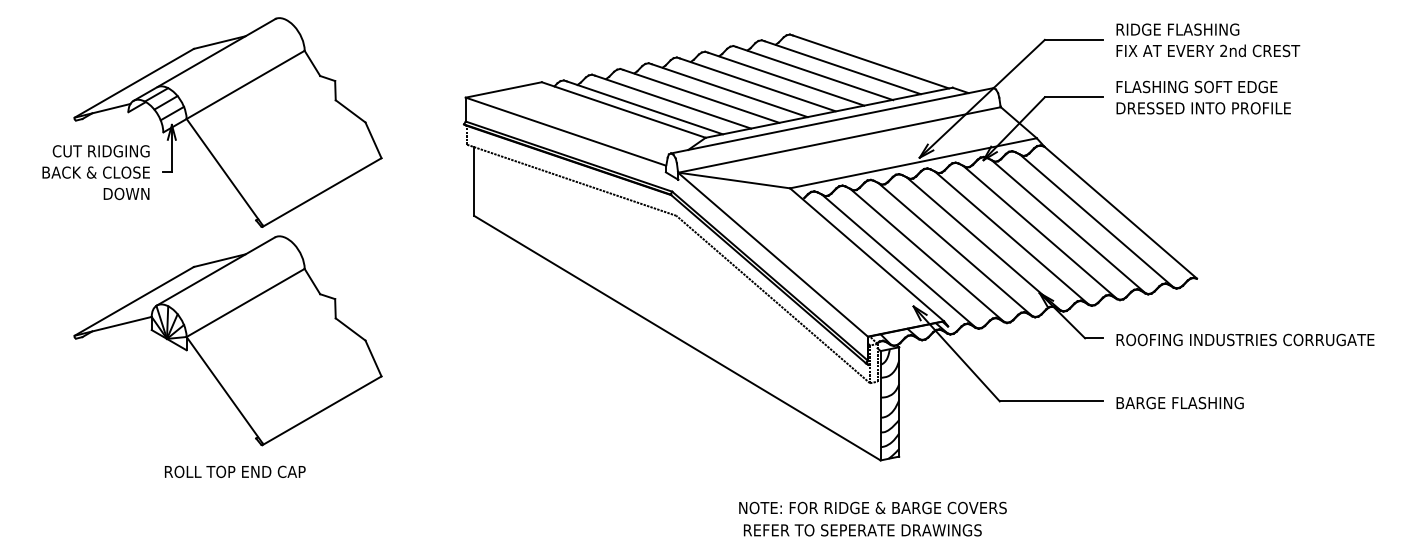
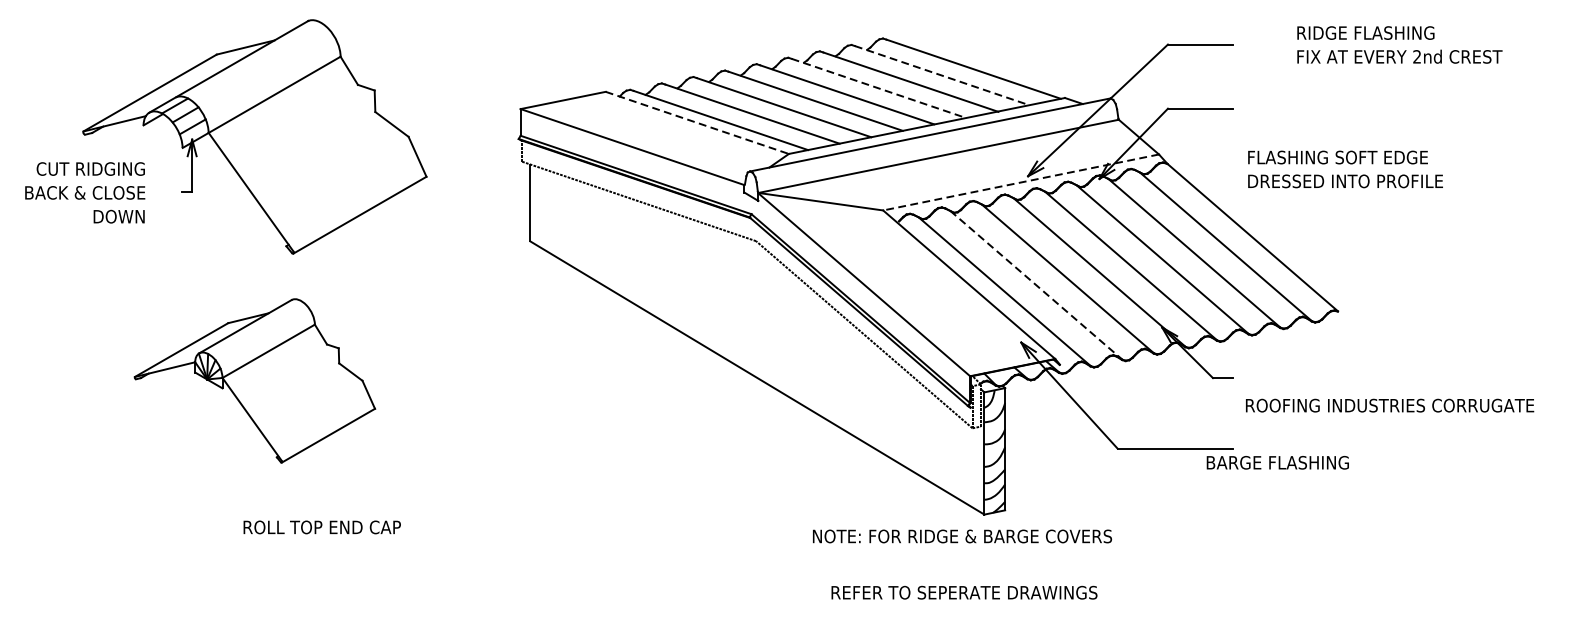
text: (1208, 40) -> (1400, 45), moved
line: (843, 67) -> (942, 75), solid -> dashed
line: (786, 79) -> (879, 88), solid -> dashed
text: (1203, 97) -> (1345, 169), moved
line: (624, 110) -> (698, 123), solid -> dashed
line: (913, 163) -> (1021, 182), solid -> dashed
text: (95, 172) -> (84, 192), moved
line: (927, 255) -> (1036, 285), solid -> dashed
text: (1245, 339) -> (1390, 405), moved
part: (227, 340) -> (254, 380), size x0.7
text: (1179, 403) -> (1277, 463), moved
text: (235, 471) -> (322, 526), moved
text: (872, 507) -> (961, 535), moved

